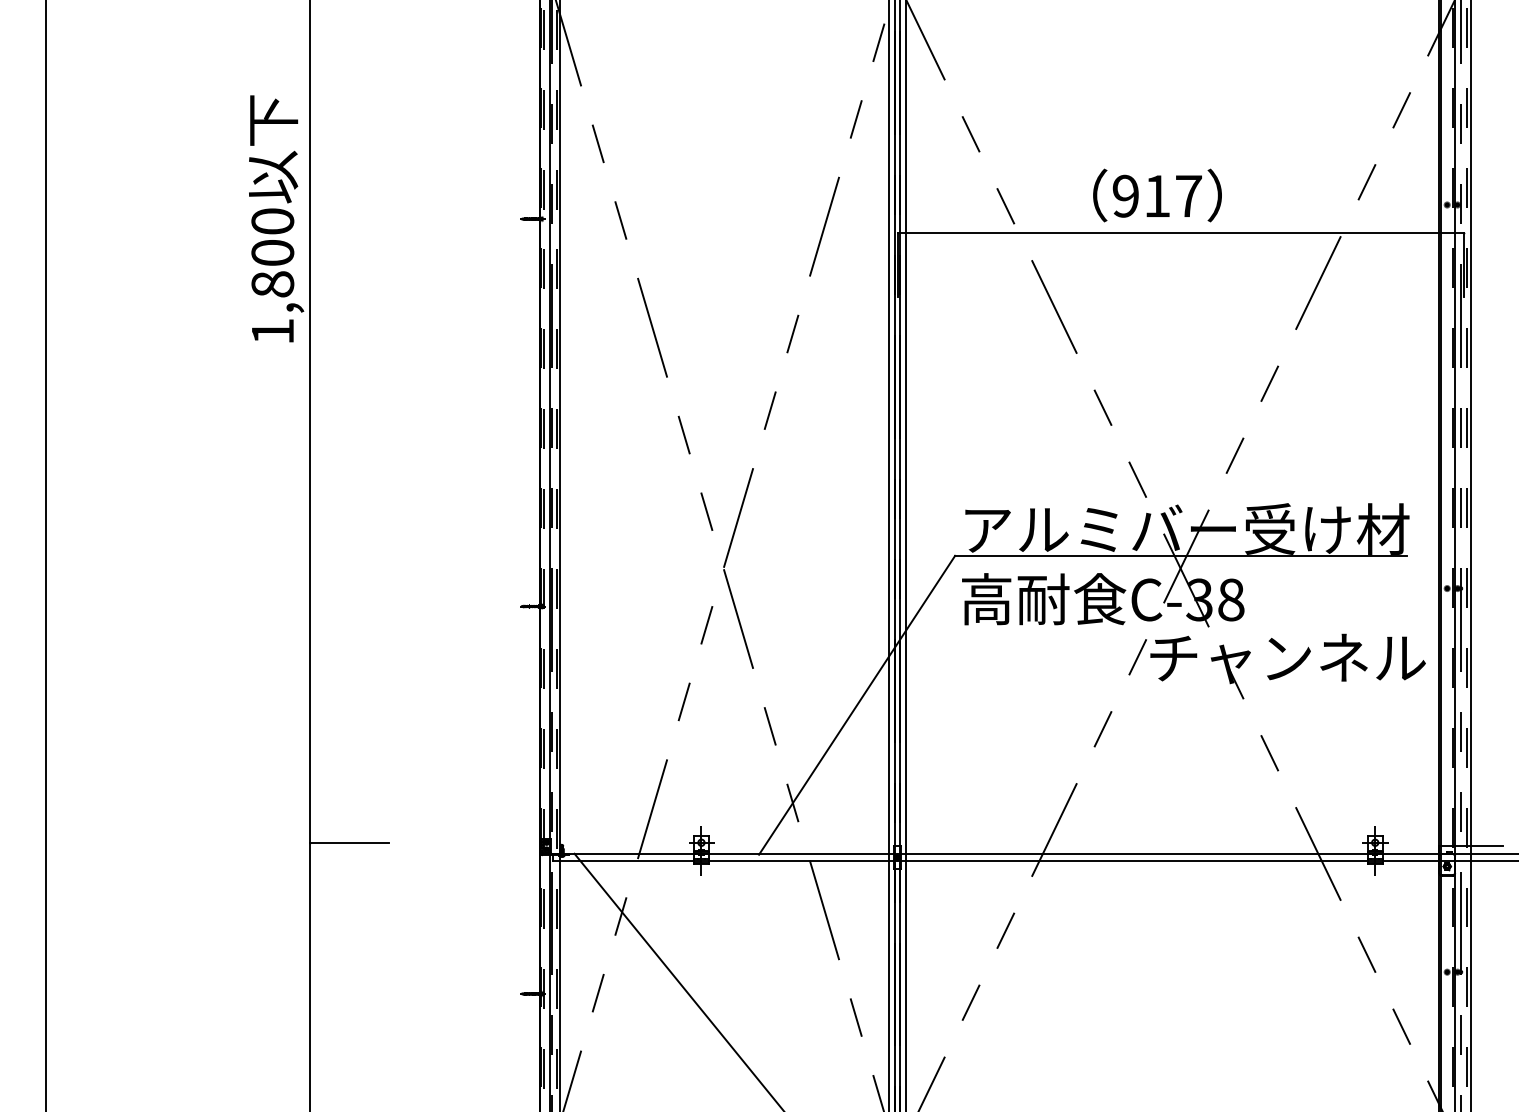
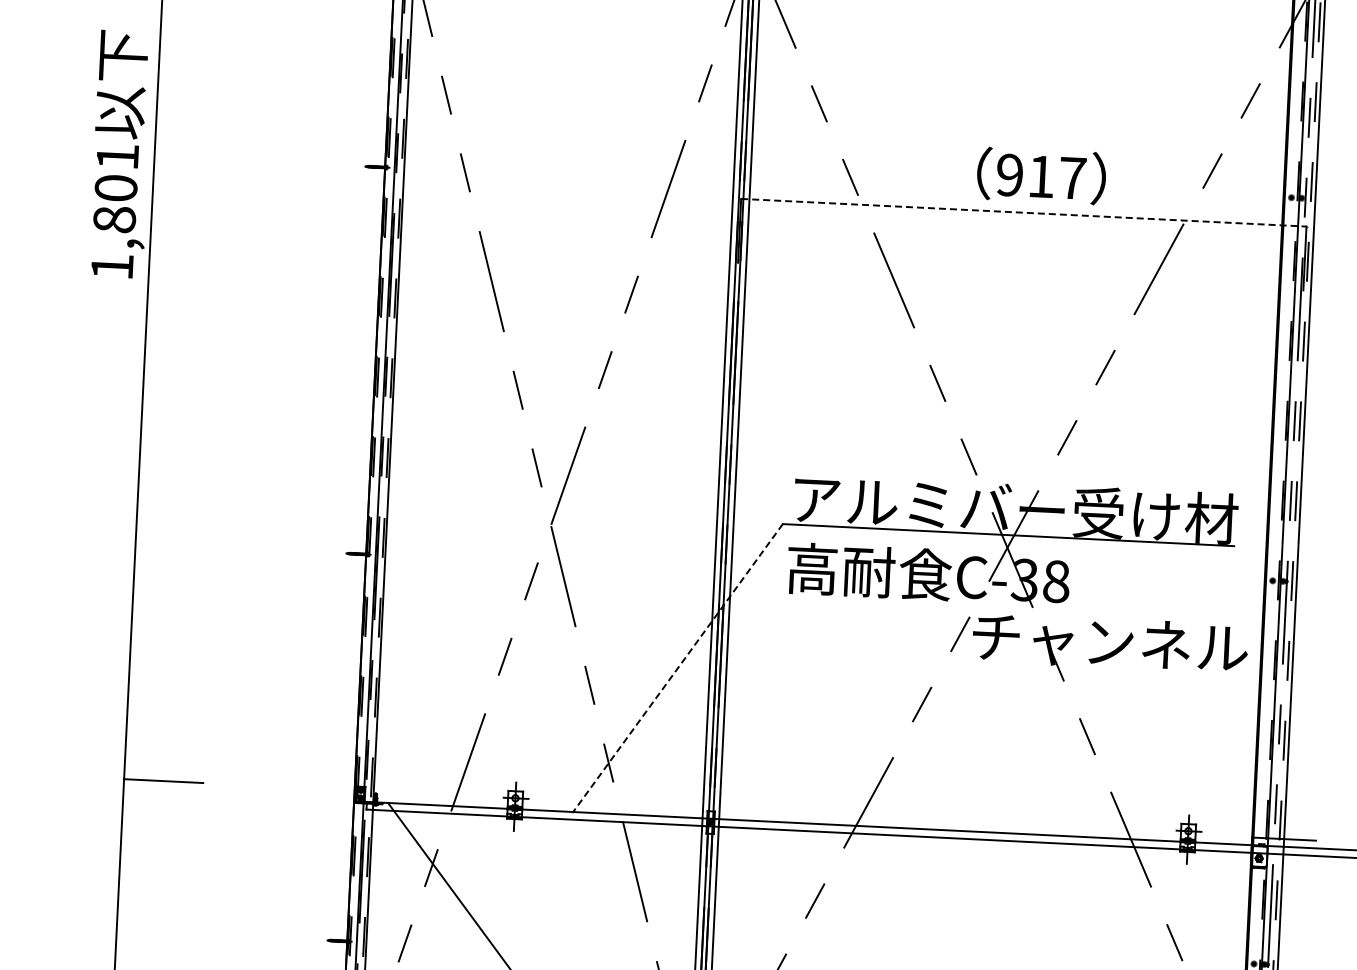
text: (1157, 195) -> (1041, 175), moved
text: (272, 221) -> (117, 156), 1,800 -> 1,801
line: (1180, 233) -> (1023, 213), solid -> dashed
line: (857, 705) -> (678, 668), solid -> dashed

